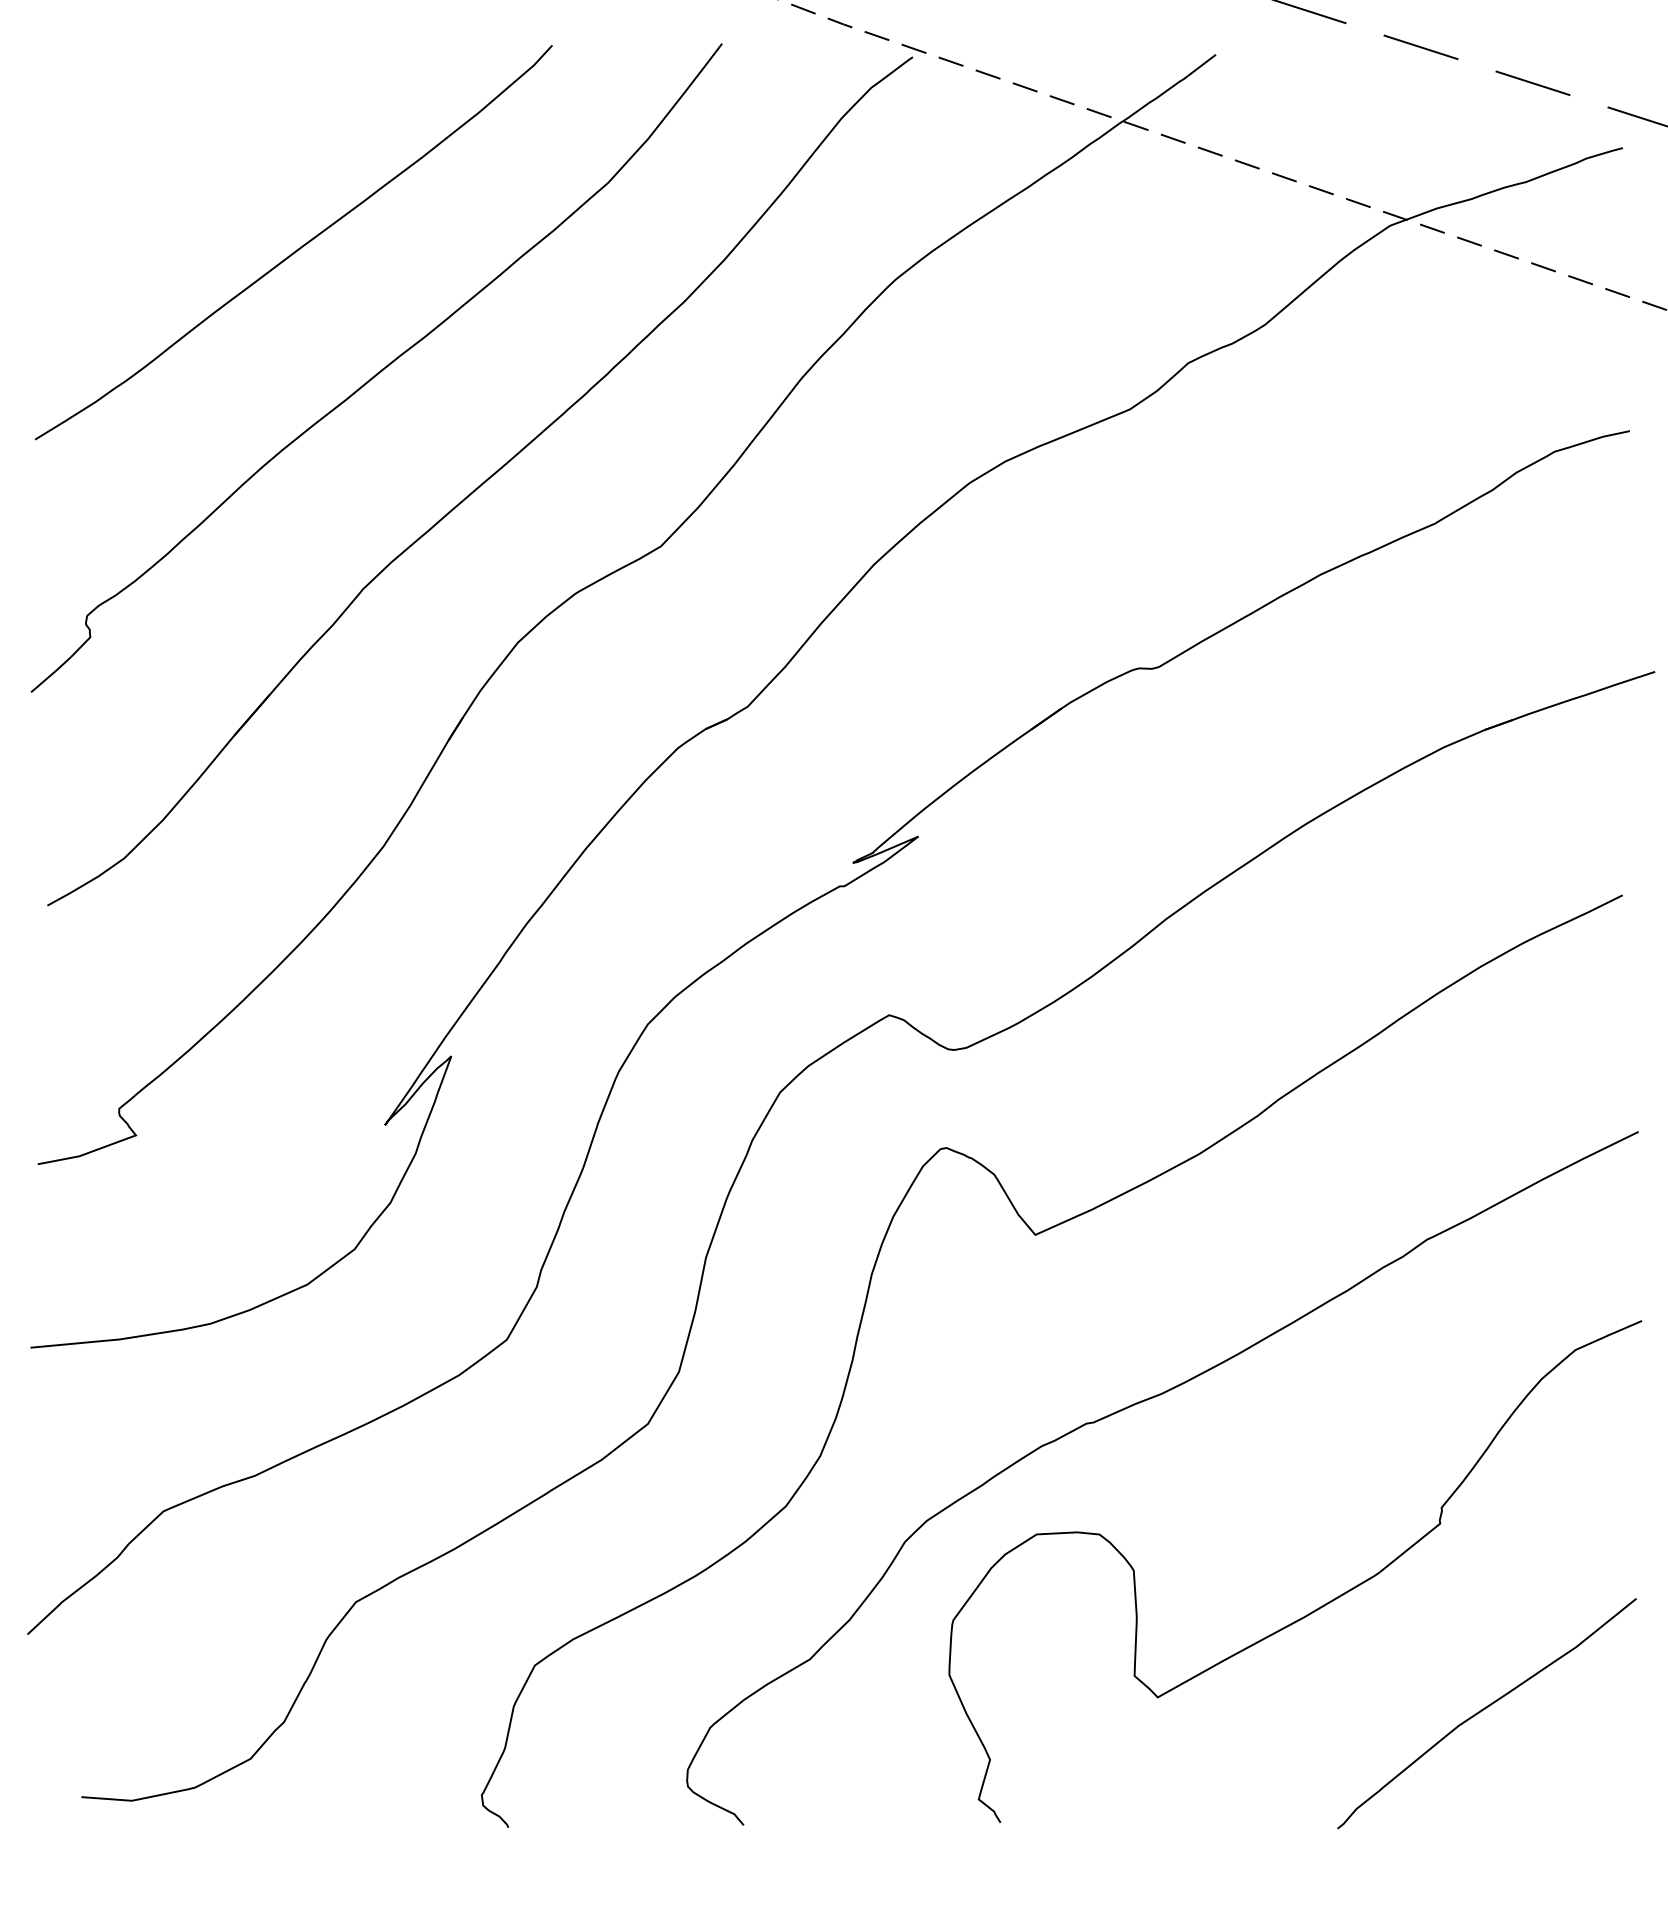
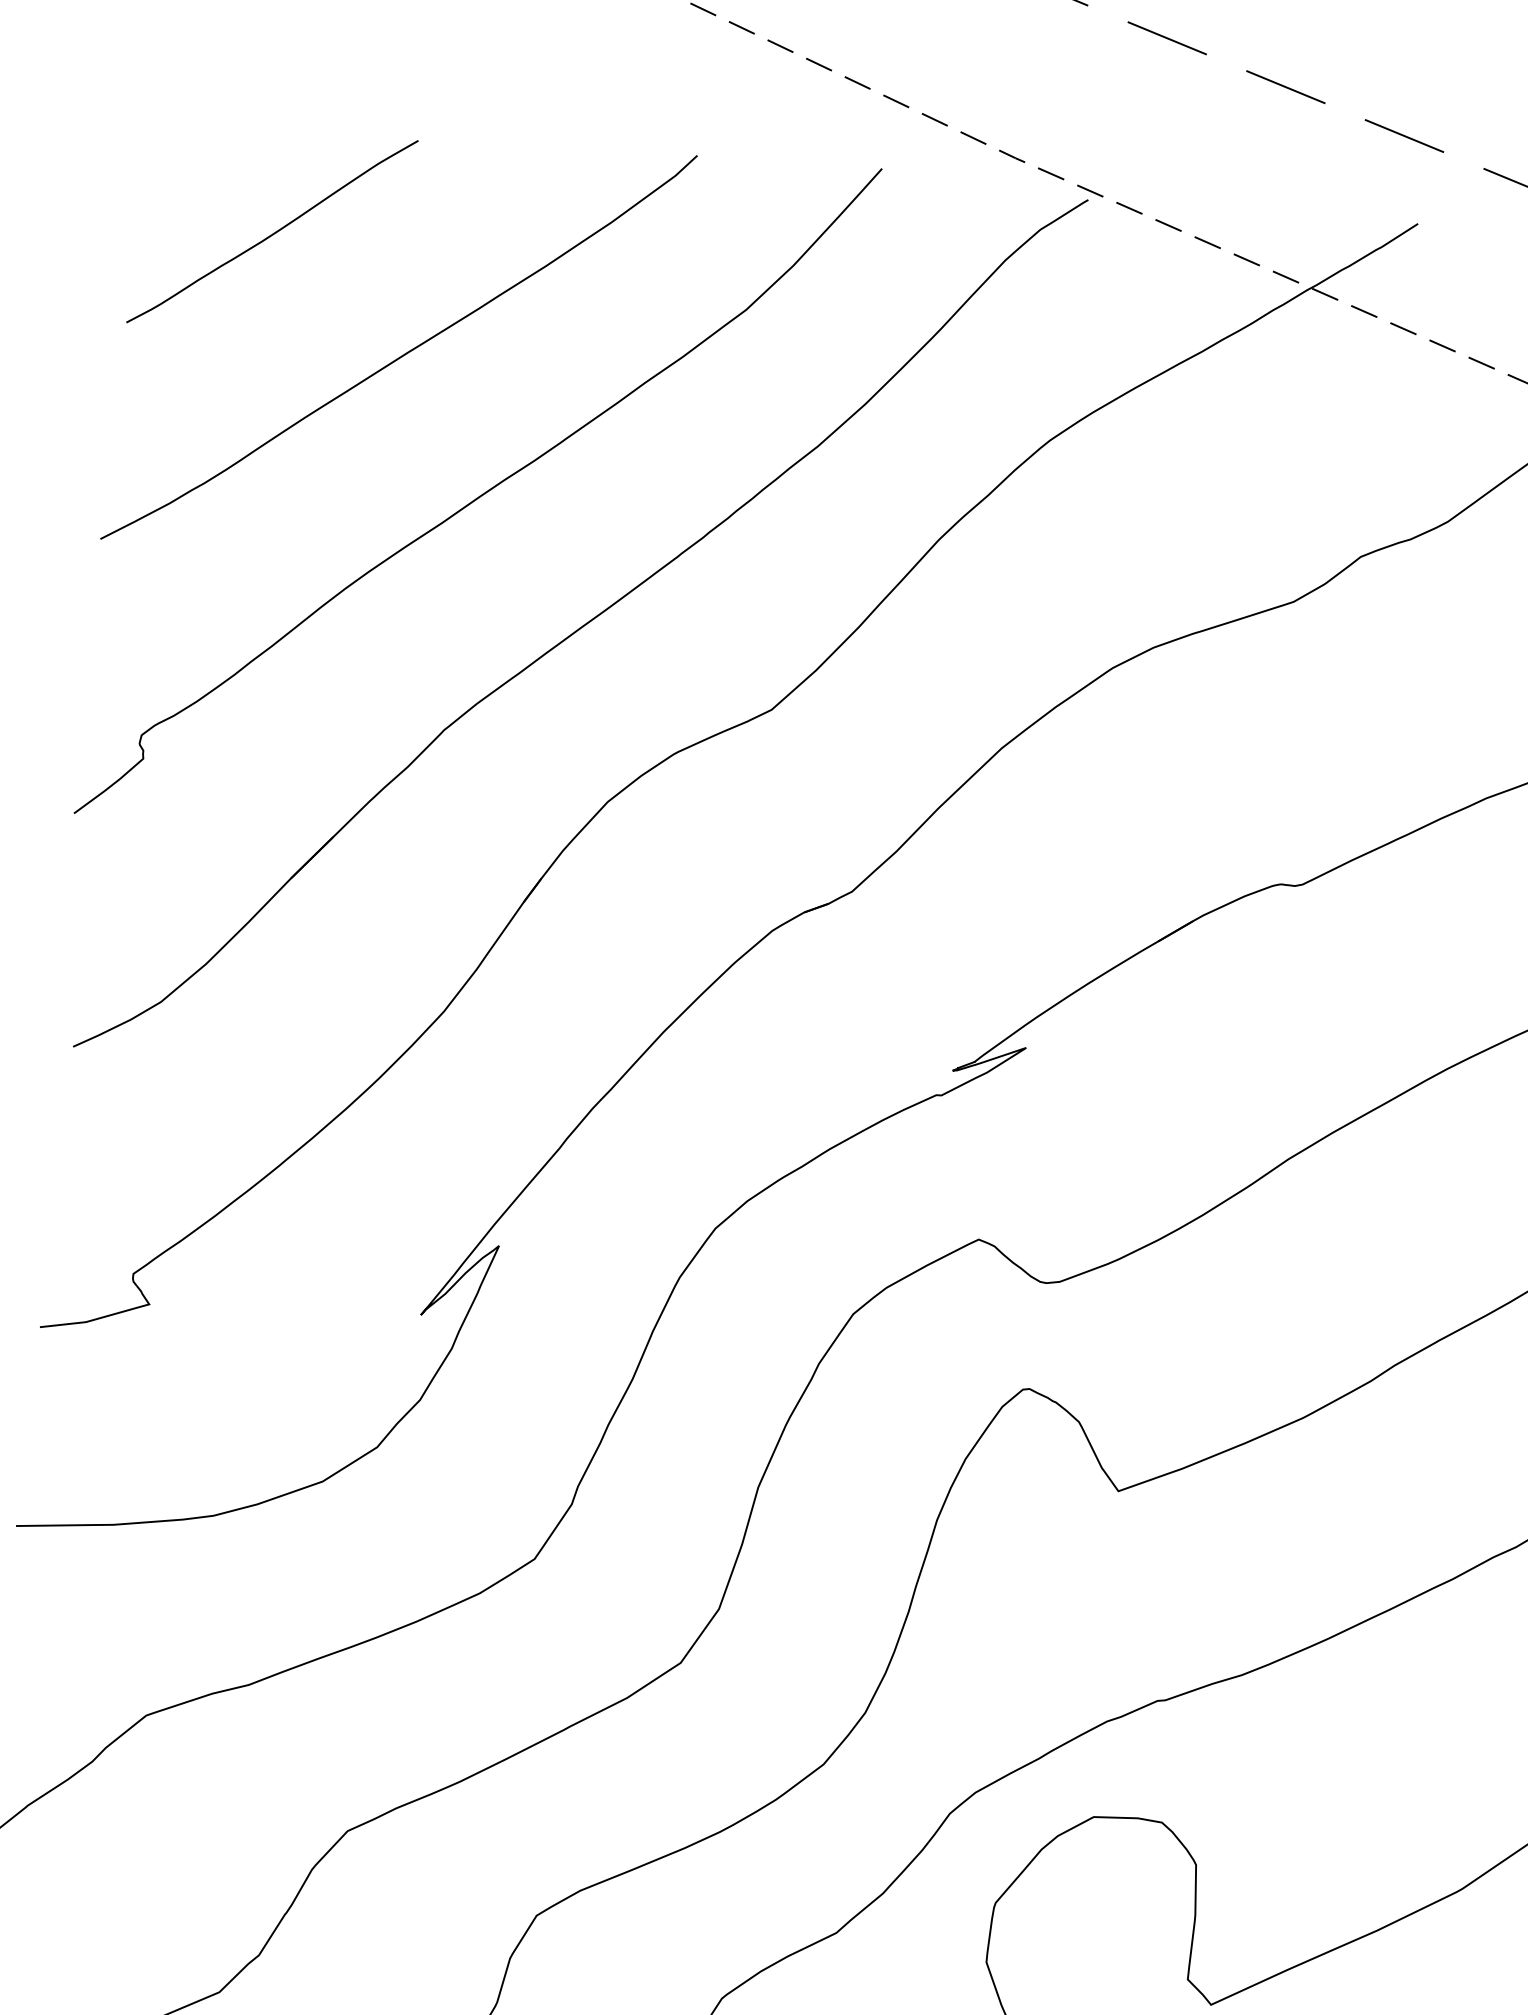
curve: (171, 146) -> (274, 232), added

